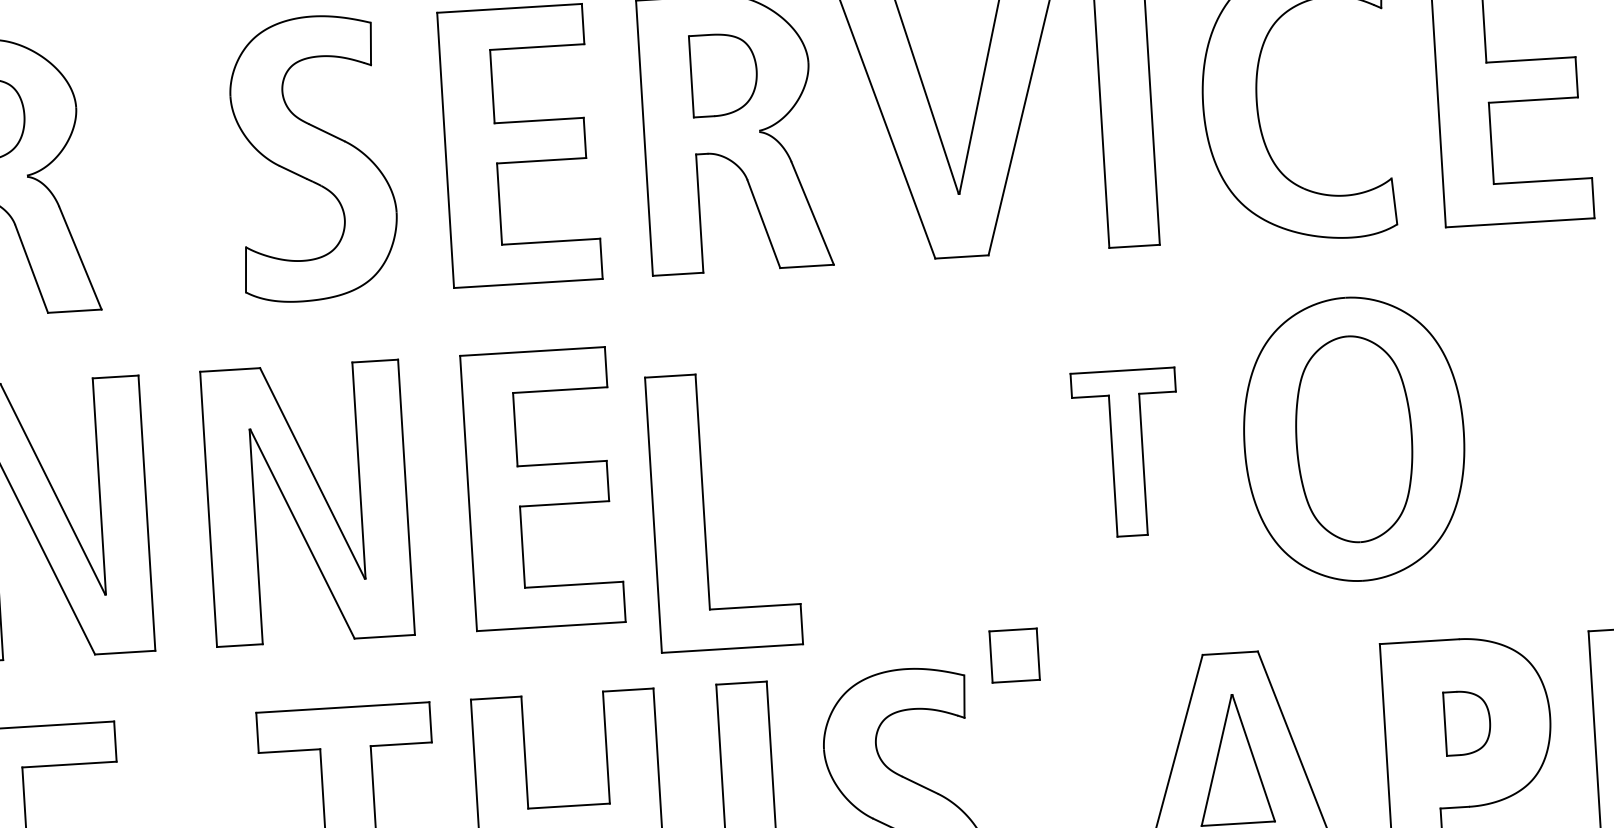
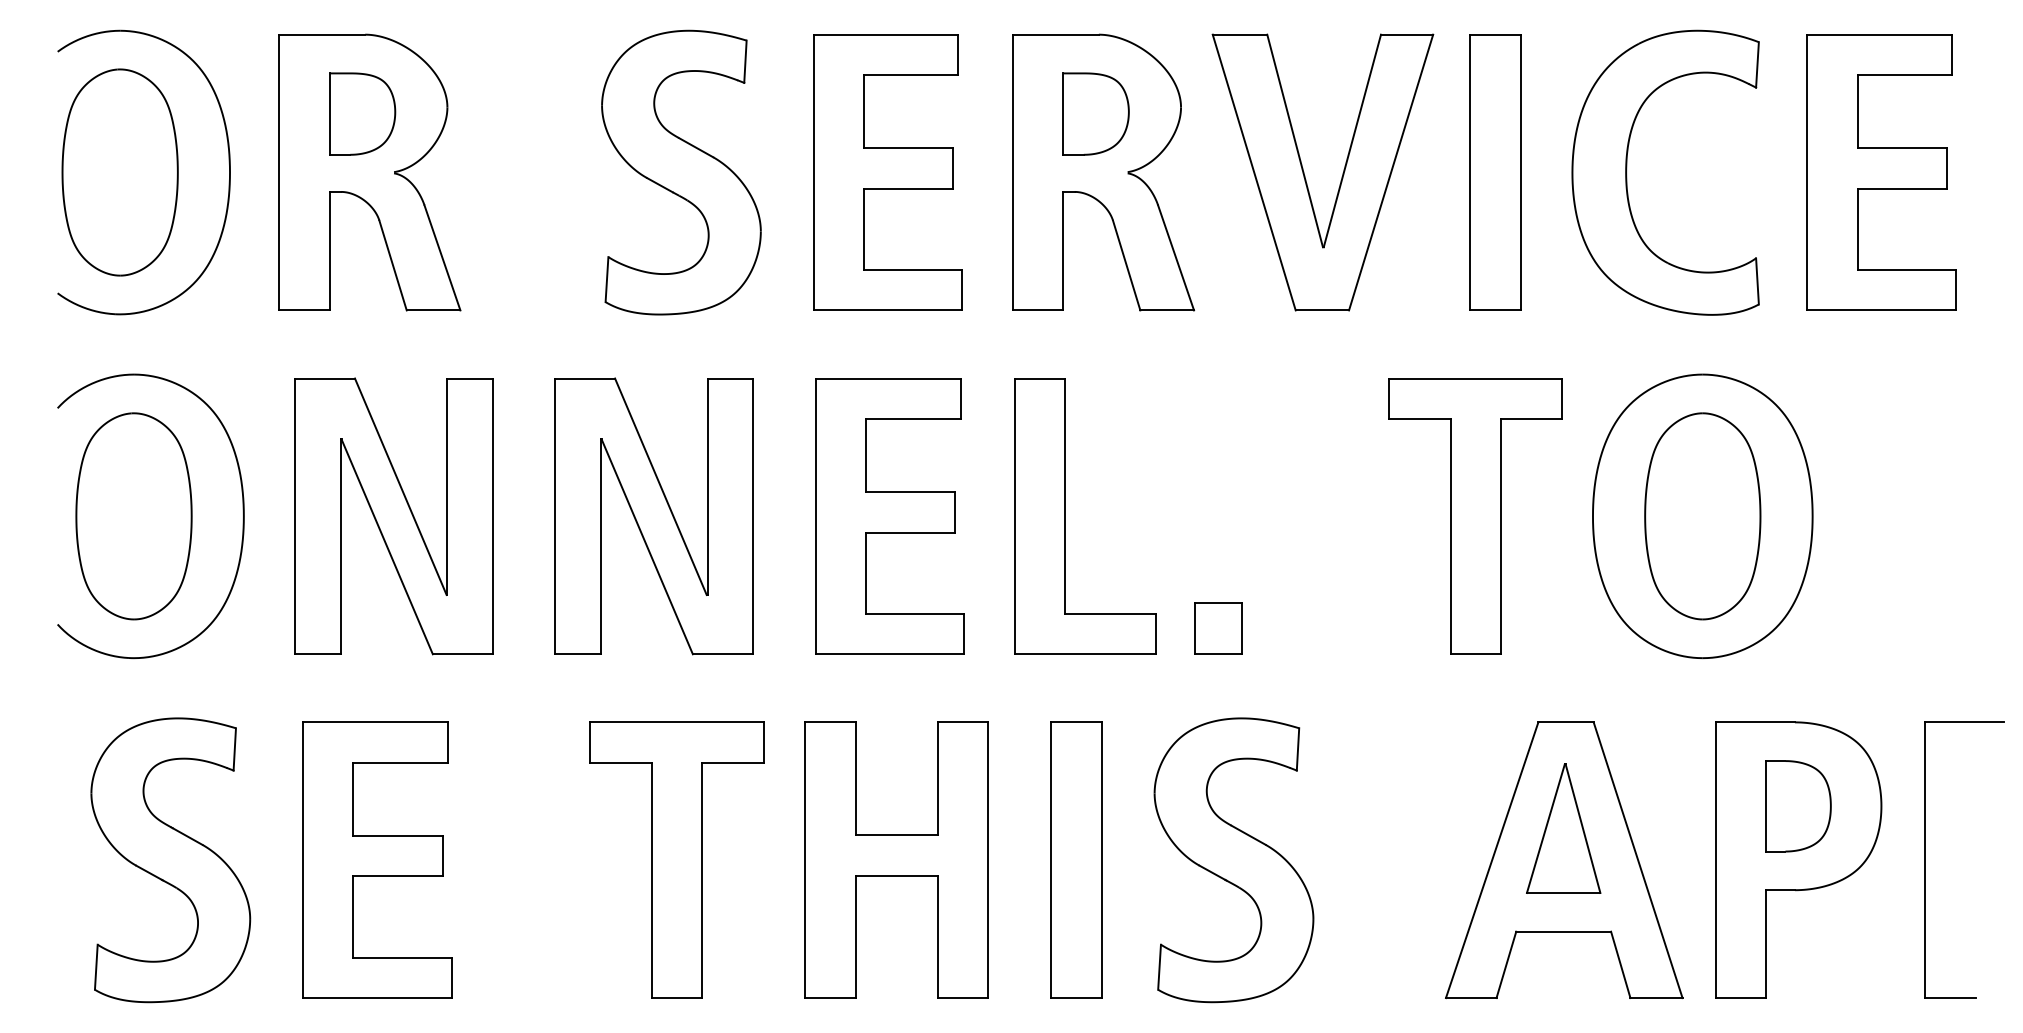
part: (1127, 453) -> (1475, 516), size x1.67
part: (704, 512) -> (1065, 516), moved
part: (1014, 655) -> (1218, 628), moved
part: (1467, 723) -> (1798, 806), size x1.43

